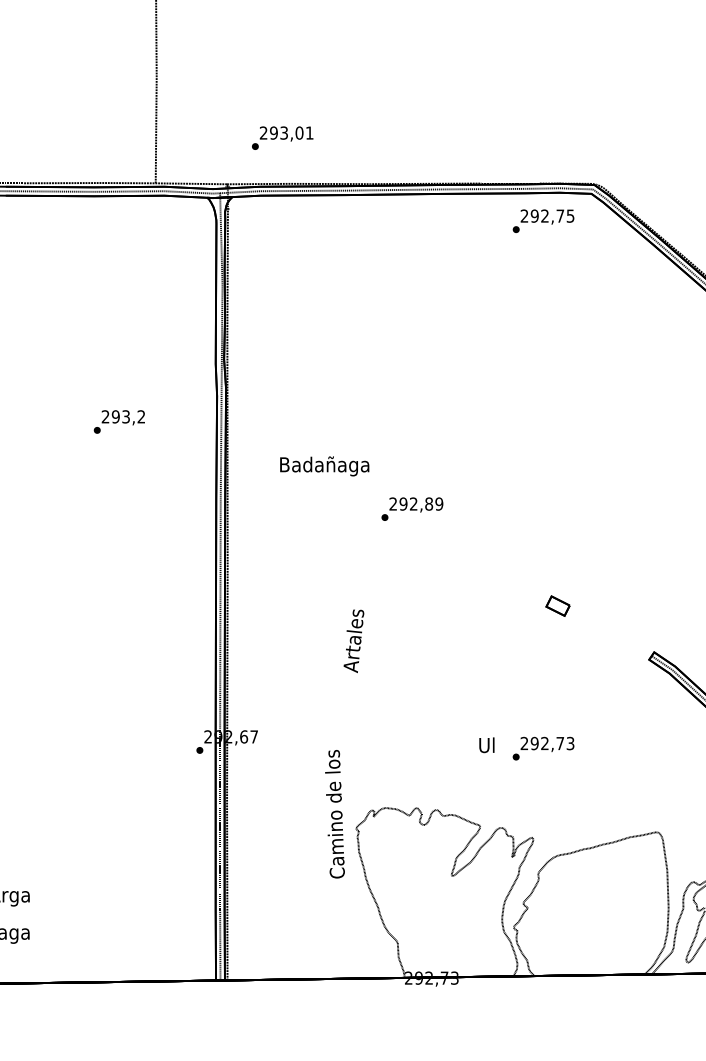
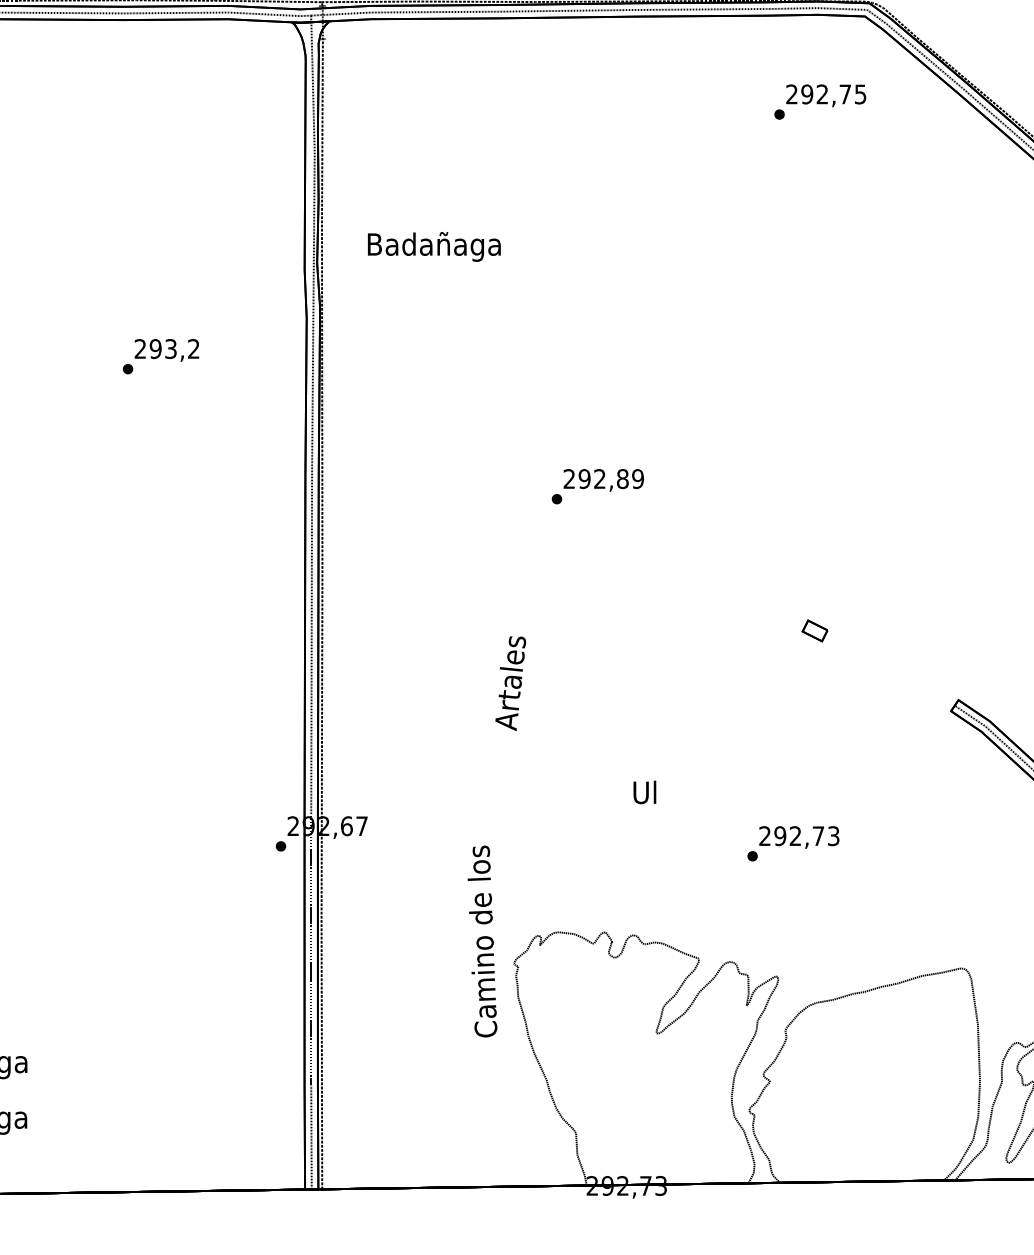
text: (543, 220) -> (820, 100), moved
text: (324, 466) -> (434, 247), moved
part: (557, 605) -> (814, 630), size x0.71
text: (486, 745) -> (644, 792), moved

